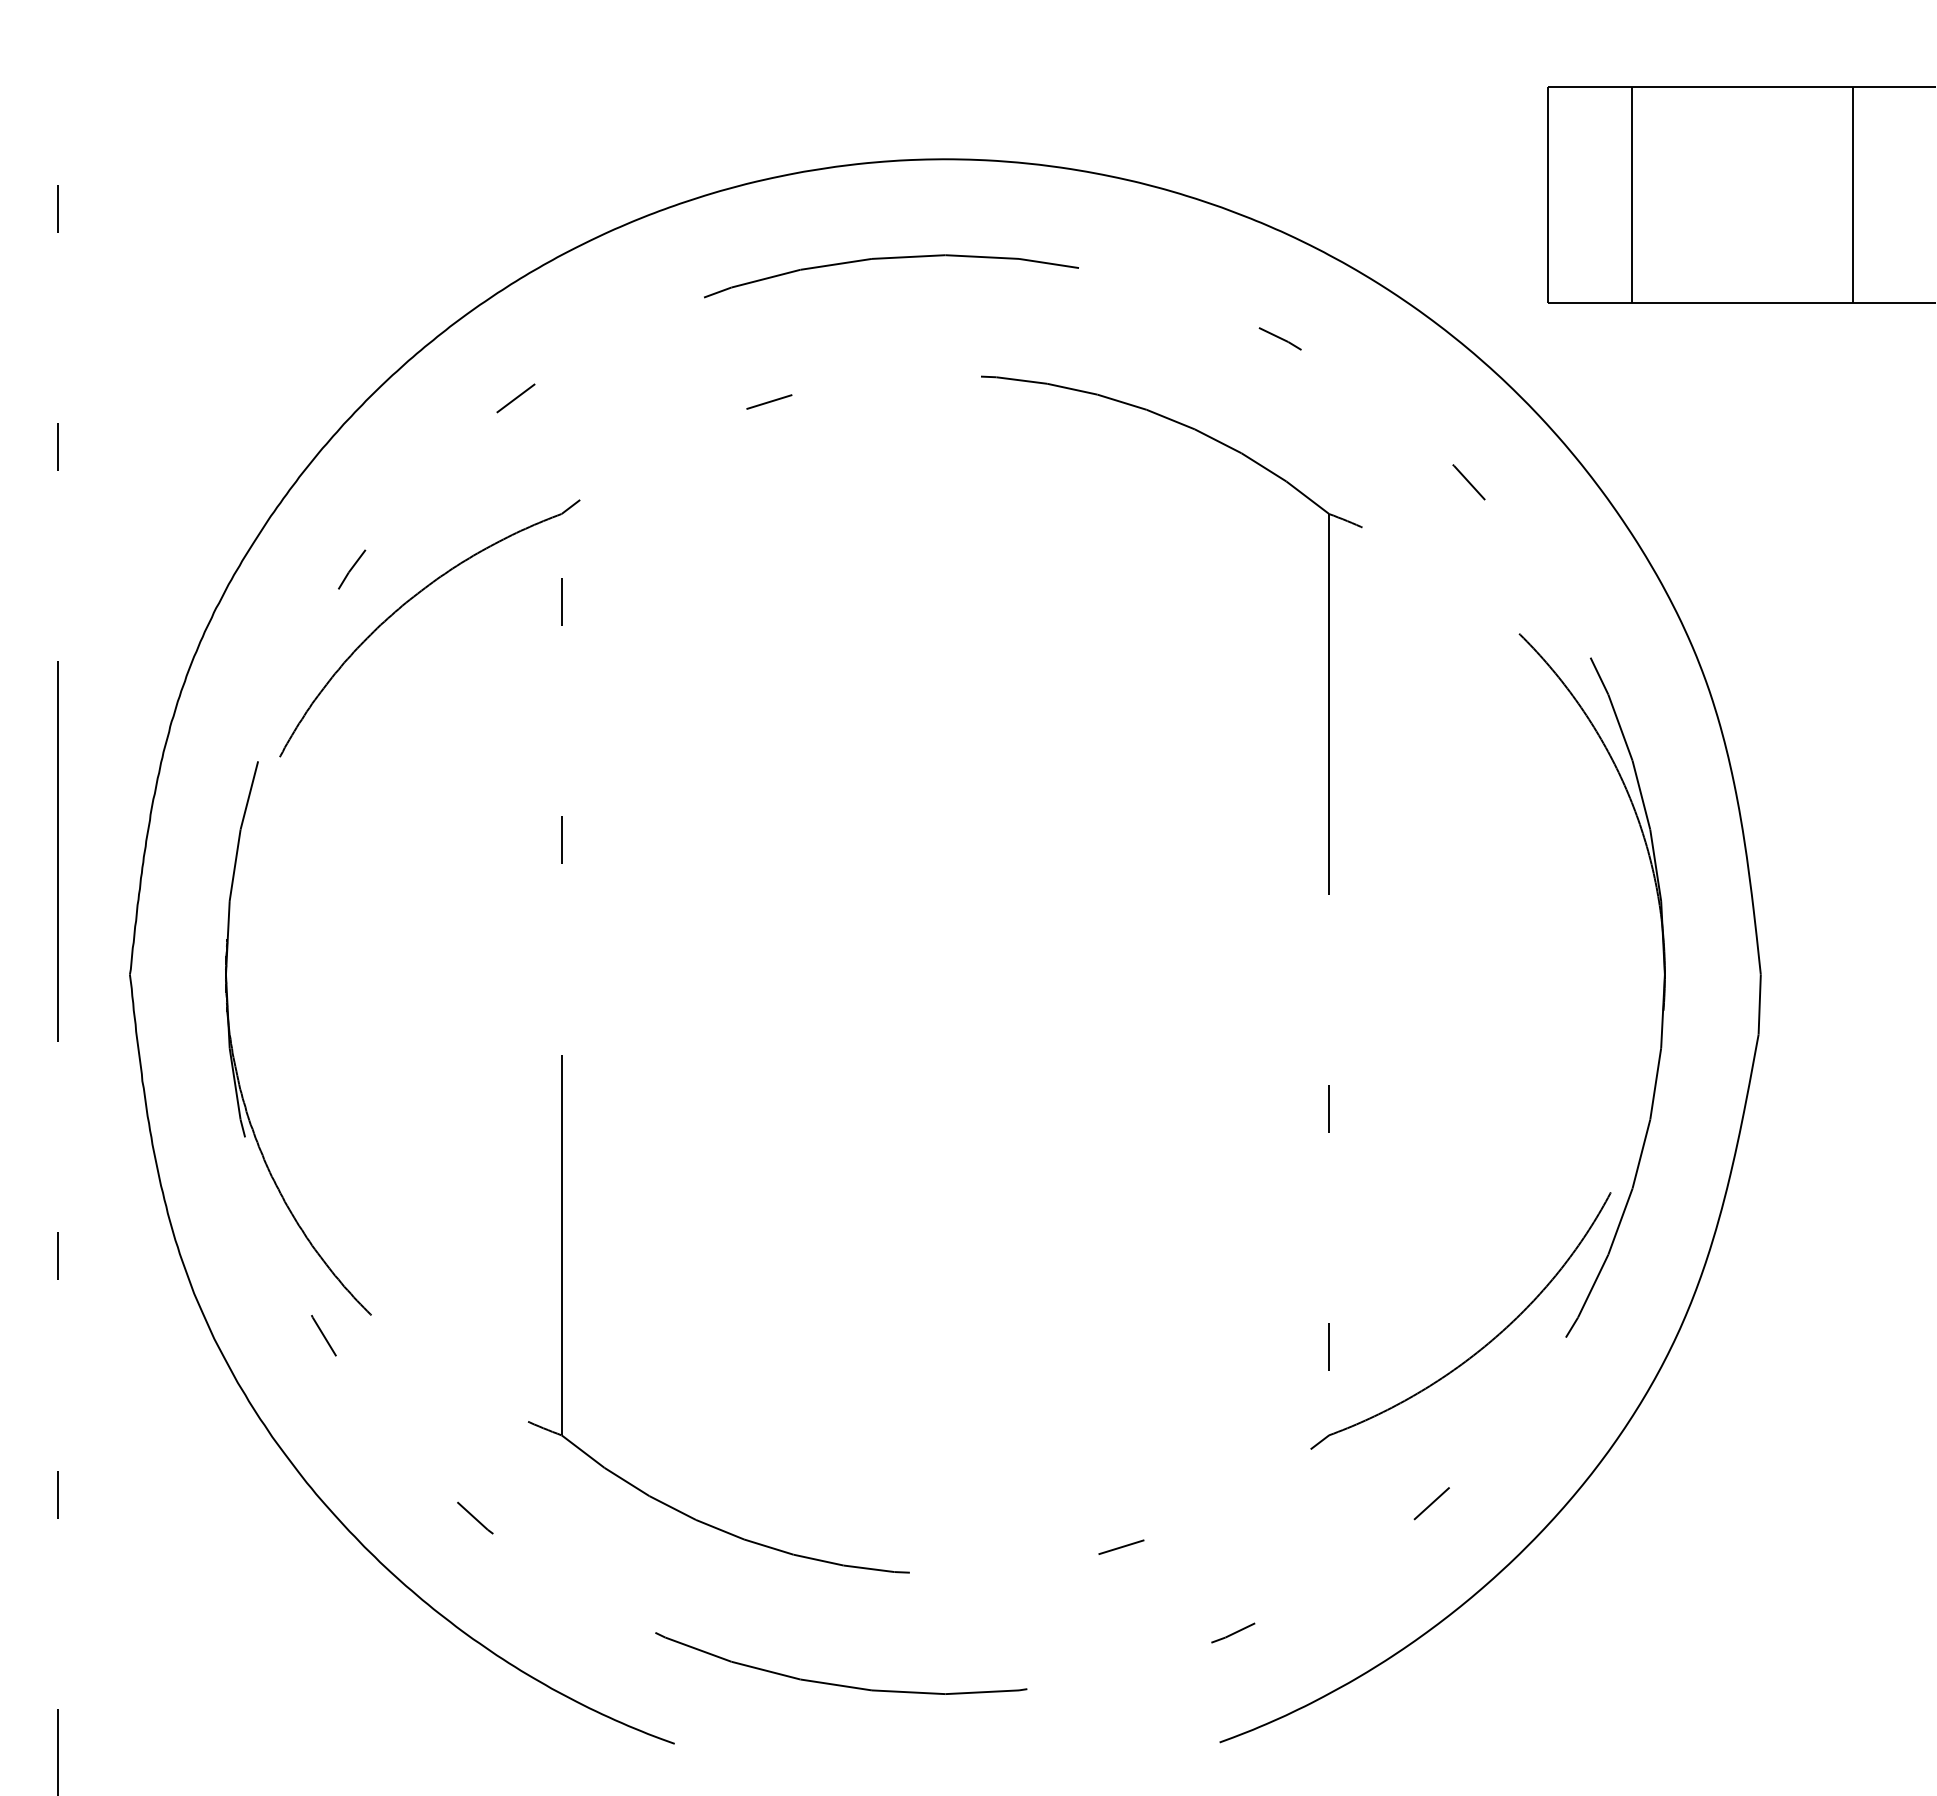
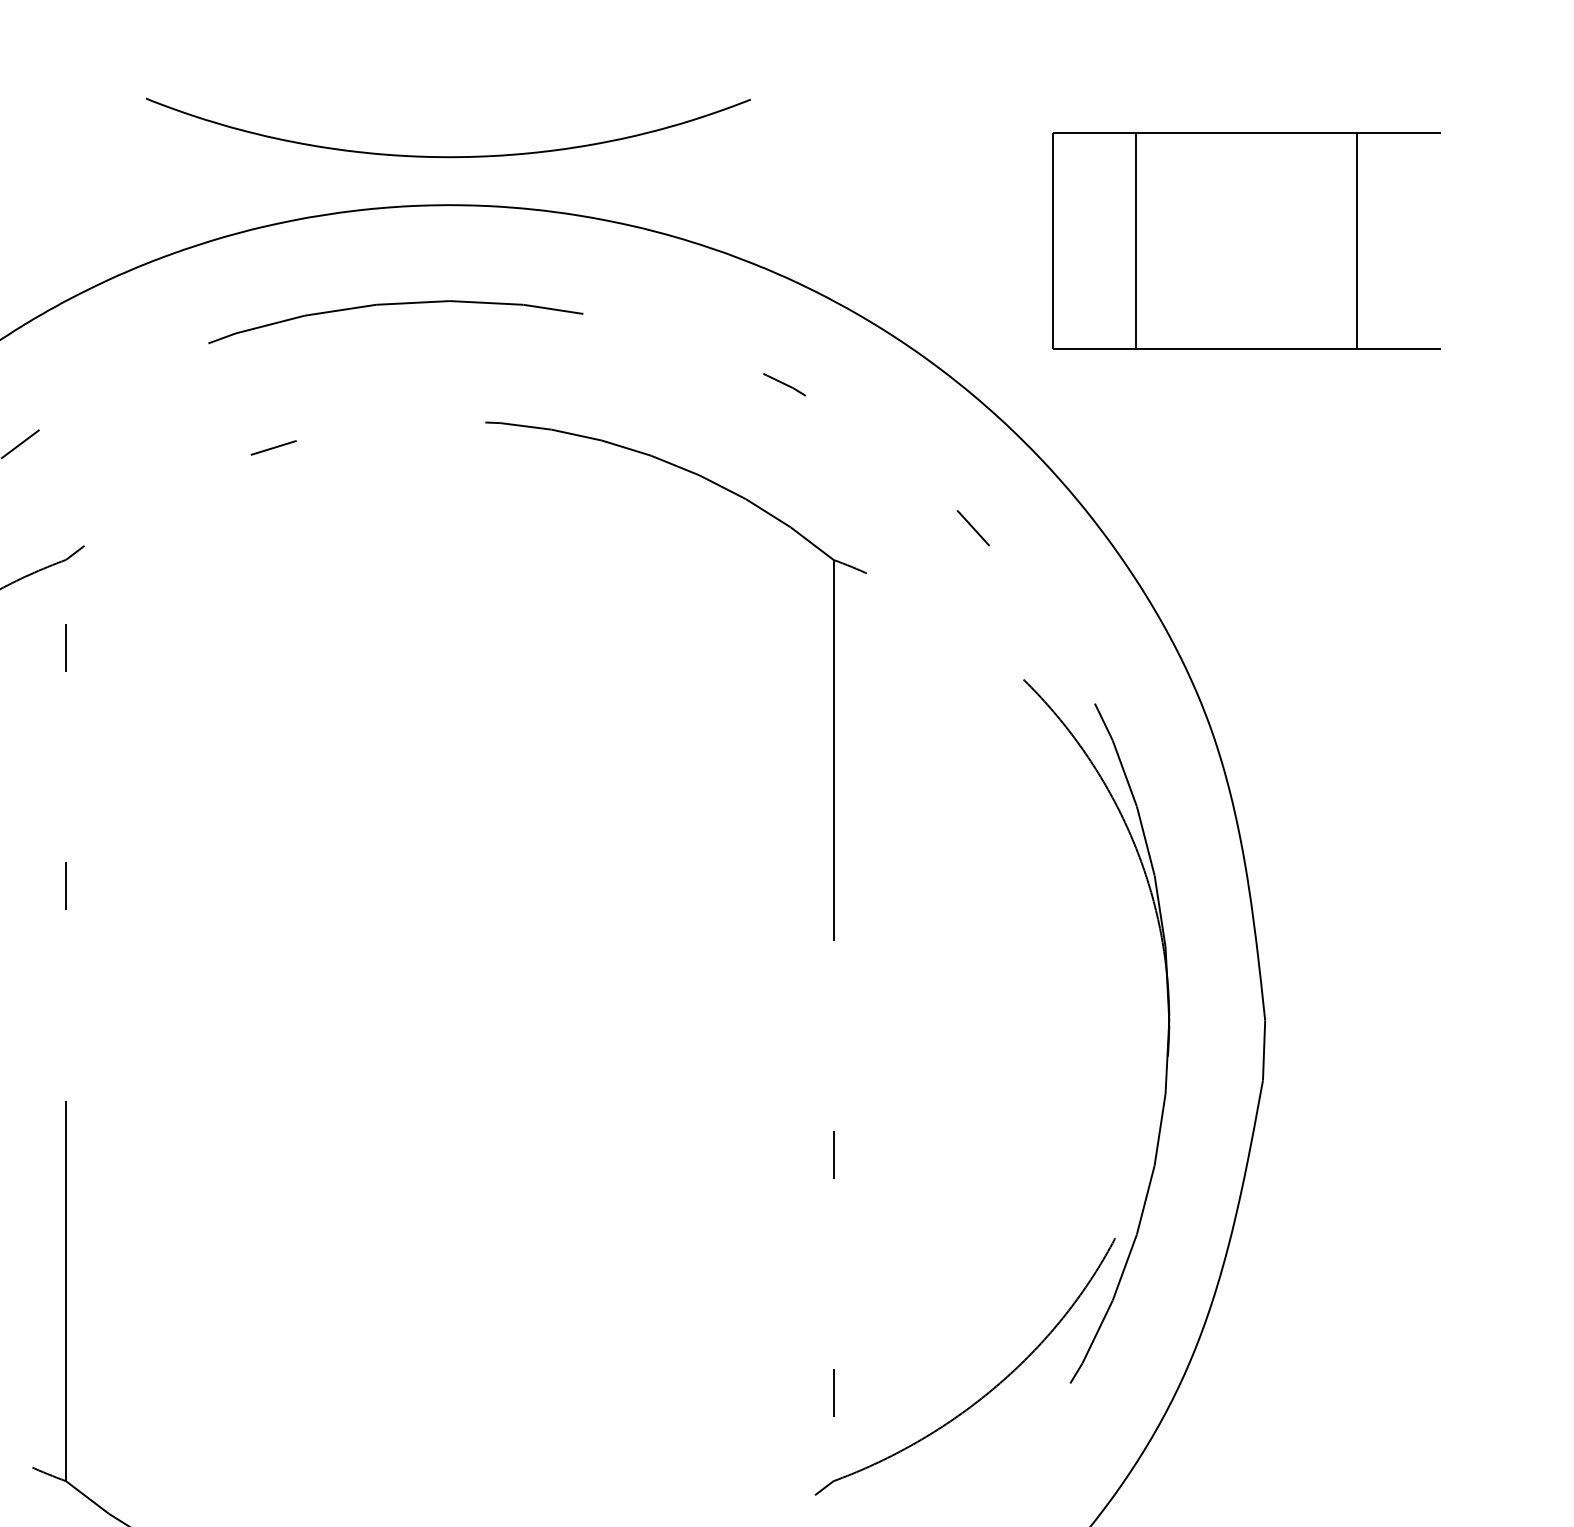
curve: (943, 110) -> (447, 156), added

